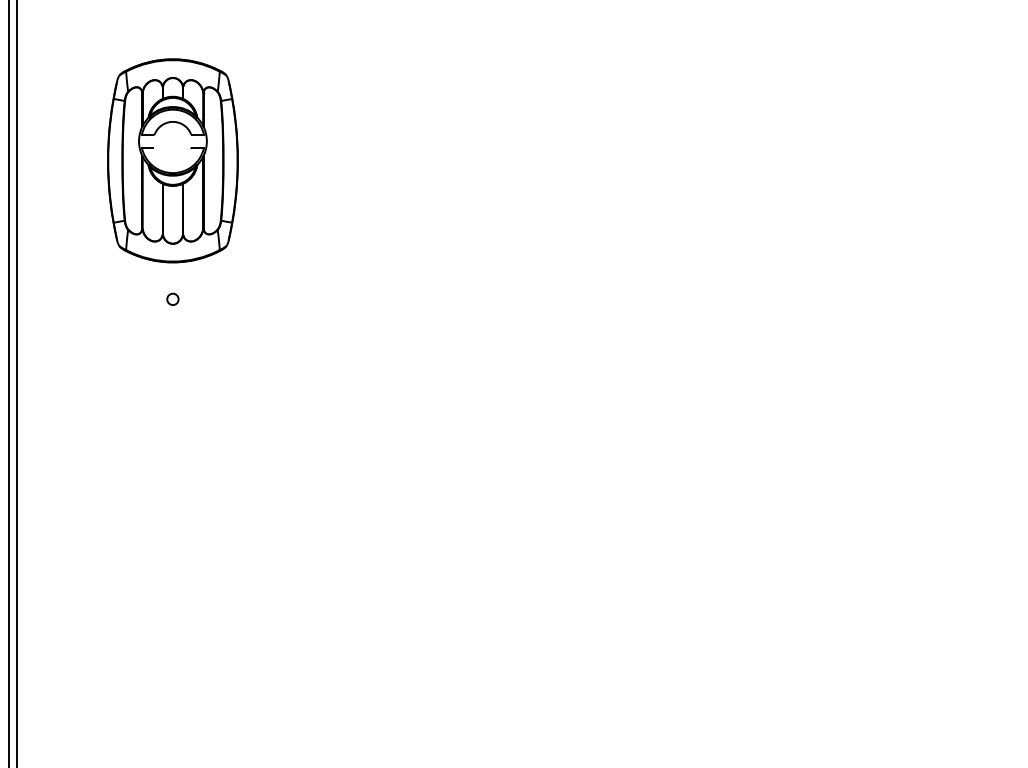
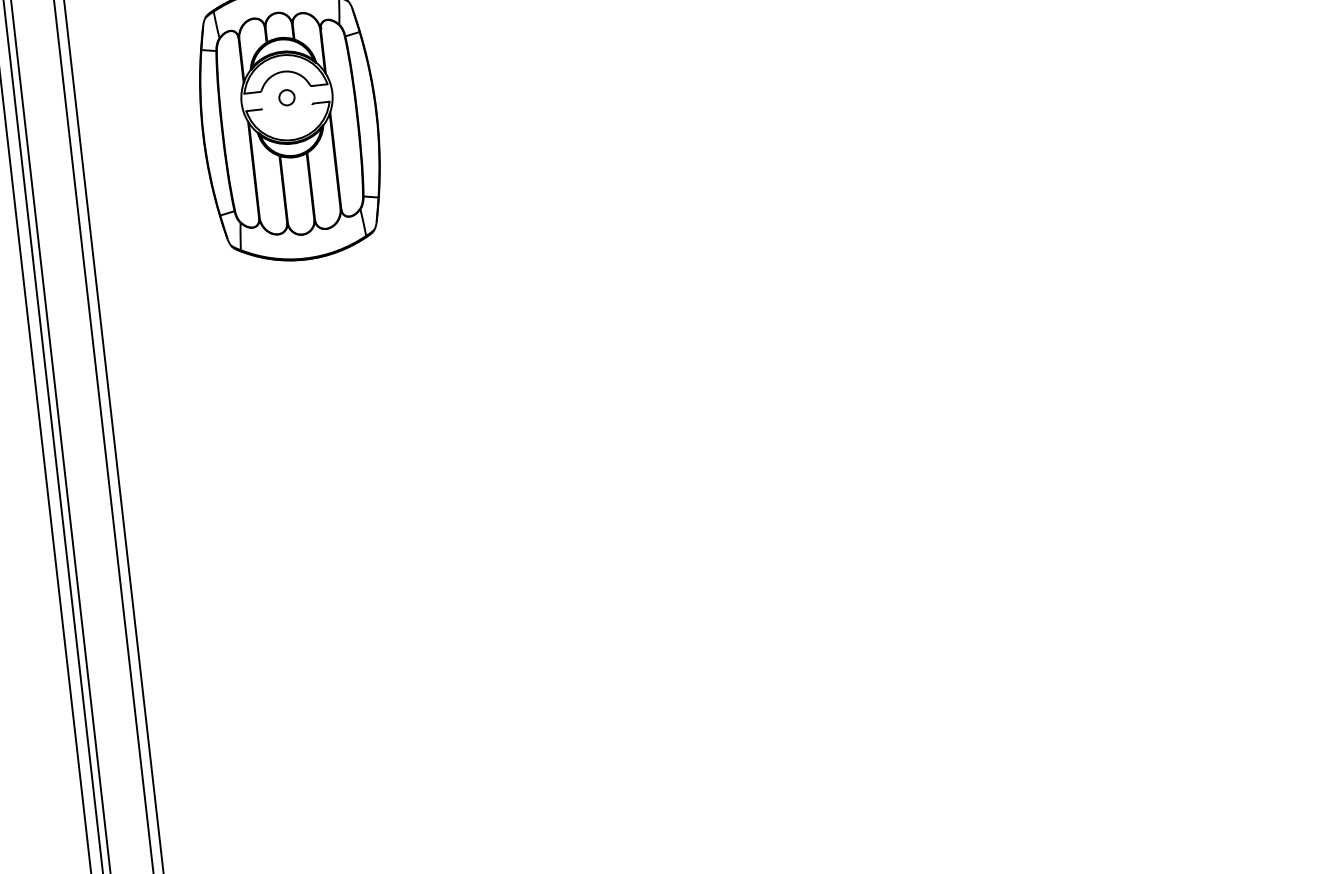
circle: (172, 298) -> (286, 96), moved

